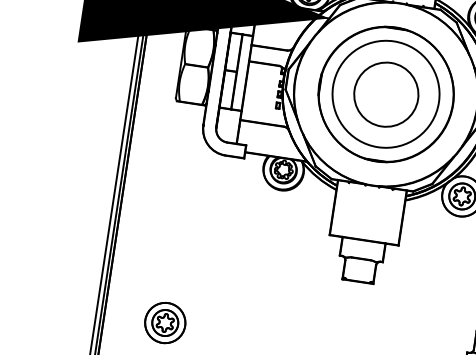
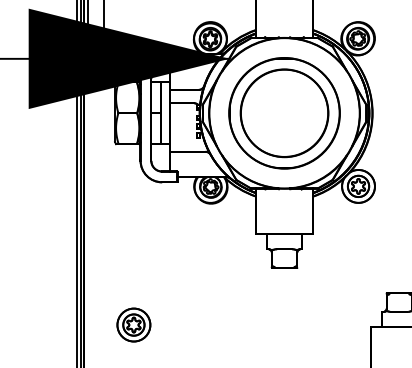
circle: (386, 94) -> (284, 113), size x1.67

